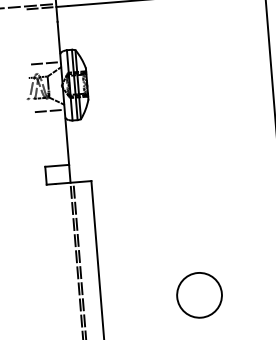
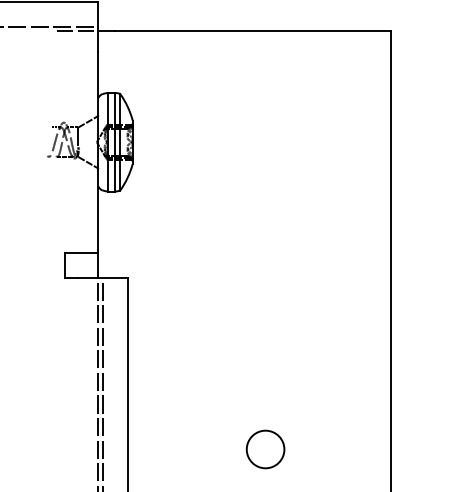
line: (45, 63) -> (77, 108), removed
line: (49, 110) -> (77, 175), removed
circle: (199, 295) -> (265, 449), size x0.6

